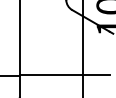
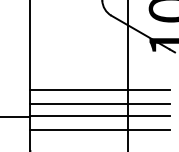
line: (64, 57) -> (99, 89), added
line: (64, 66) -> (99, 103), added
line: (64, 83) -> (99, 129), added

